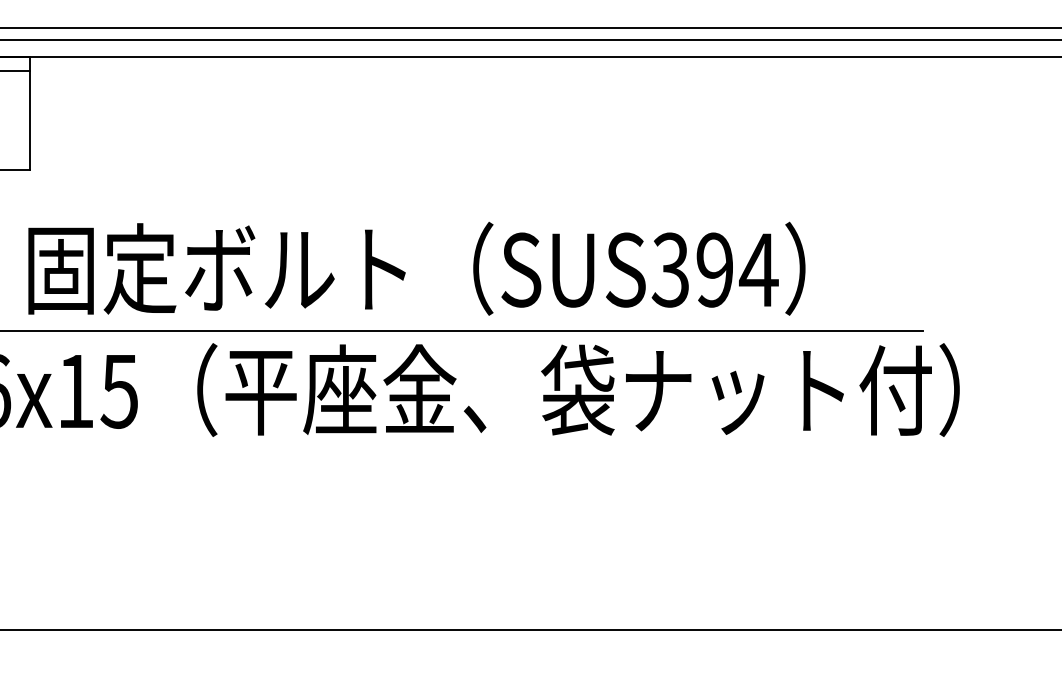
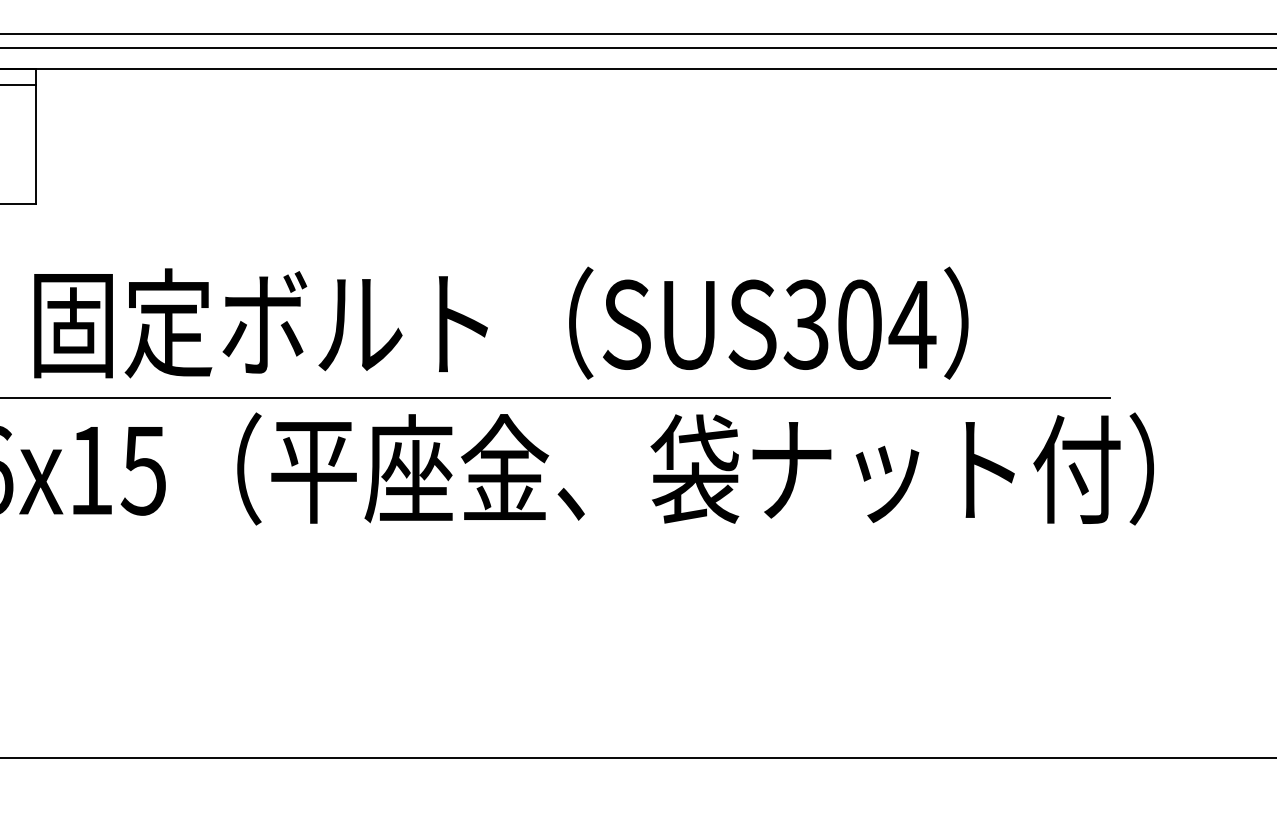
text: (714, 269) -> (859, 324), SUS394 -> SUS304

